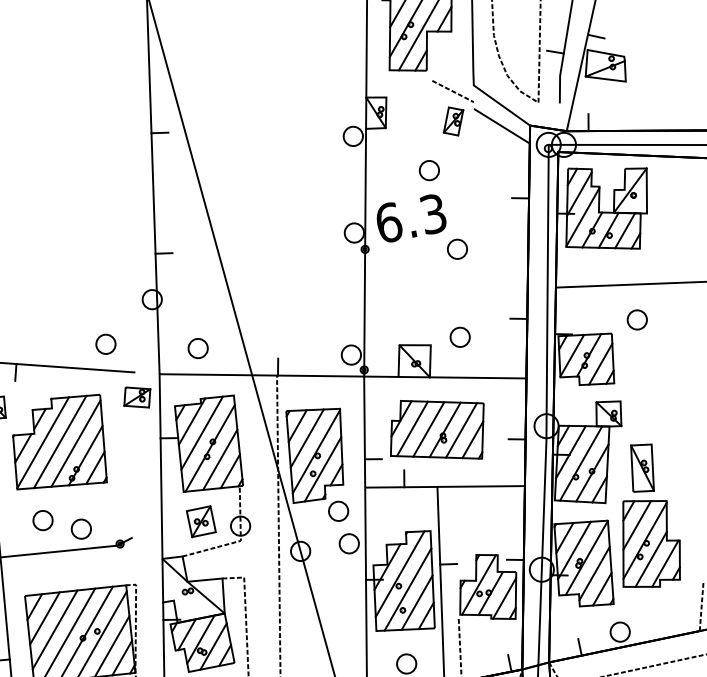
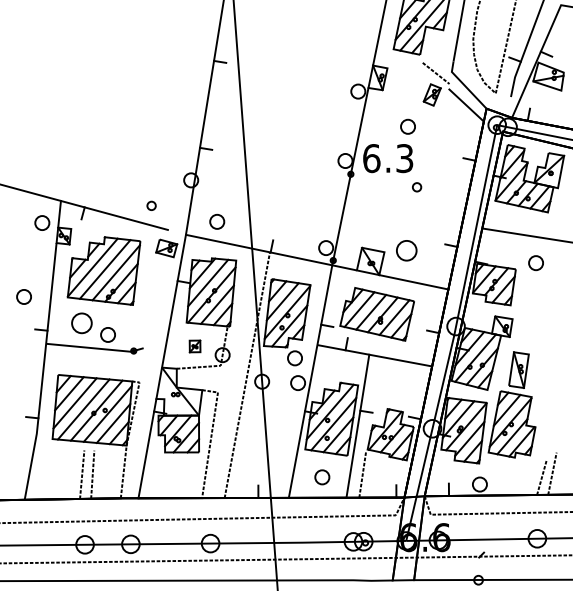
part: (456, 249) -> (416, 187), size x0.6
part: (459, 337) -> (406, 250), size x1.4
part: (105, 343) -> (151, 205), size x0.6
part: (42, 520) -> (81, 323), size x1.4
part: (200, 521) -> (194, 346), size x0.6

